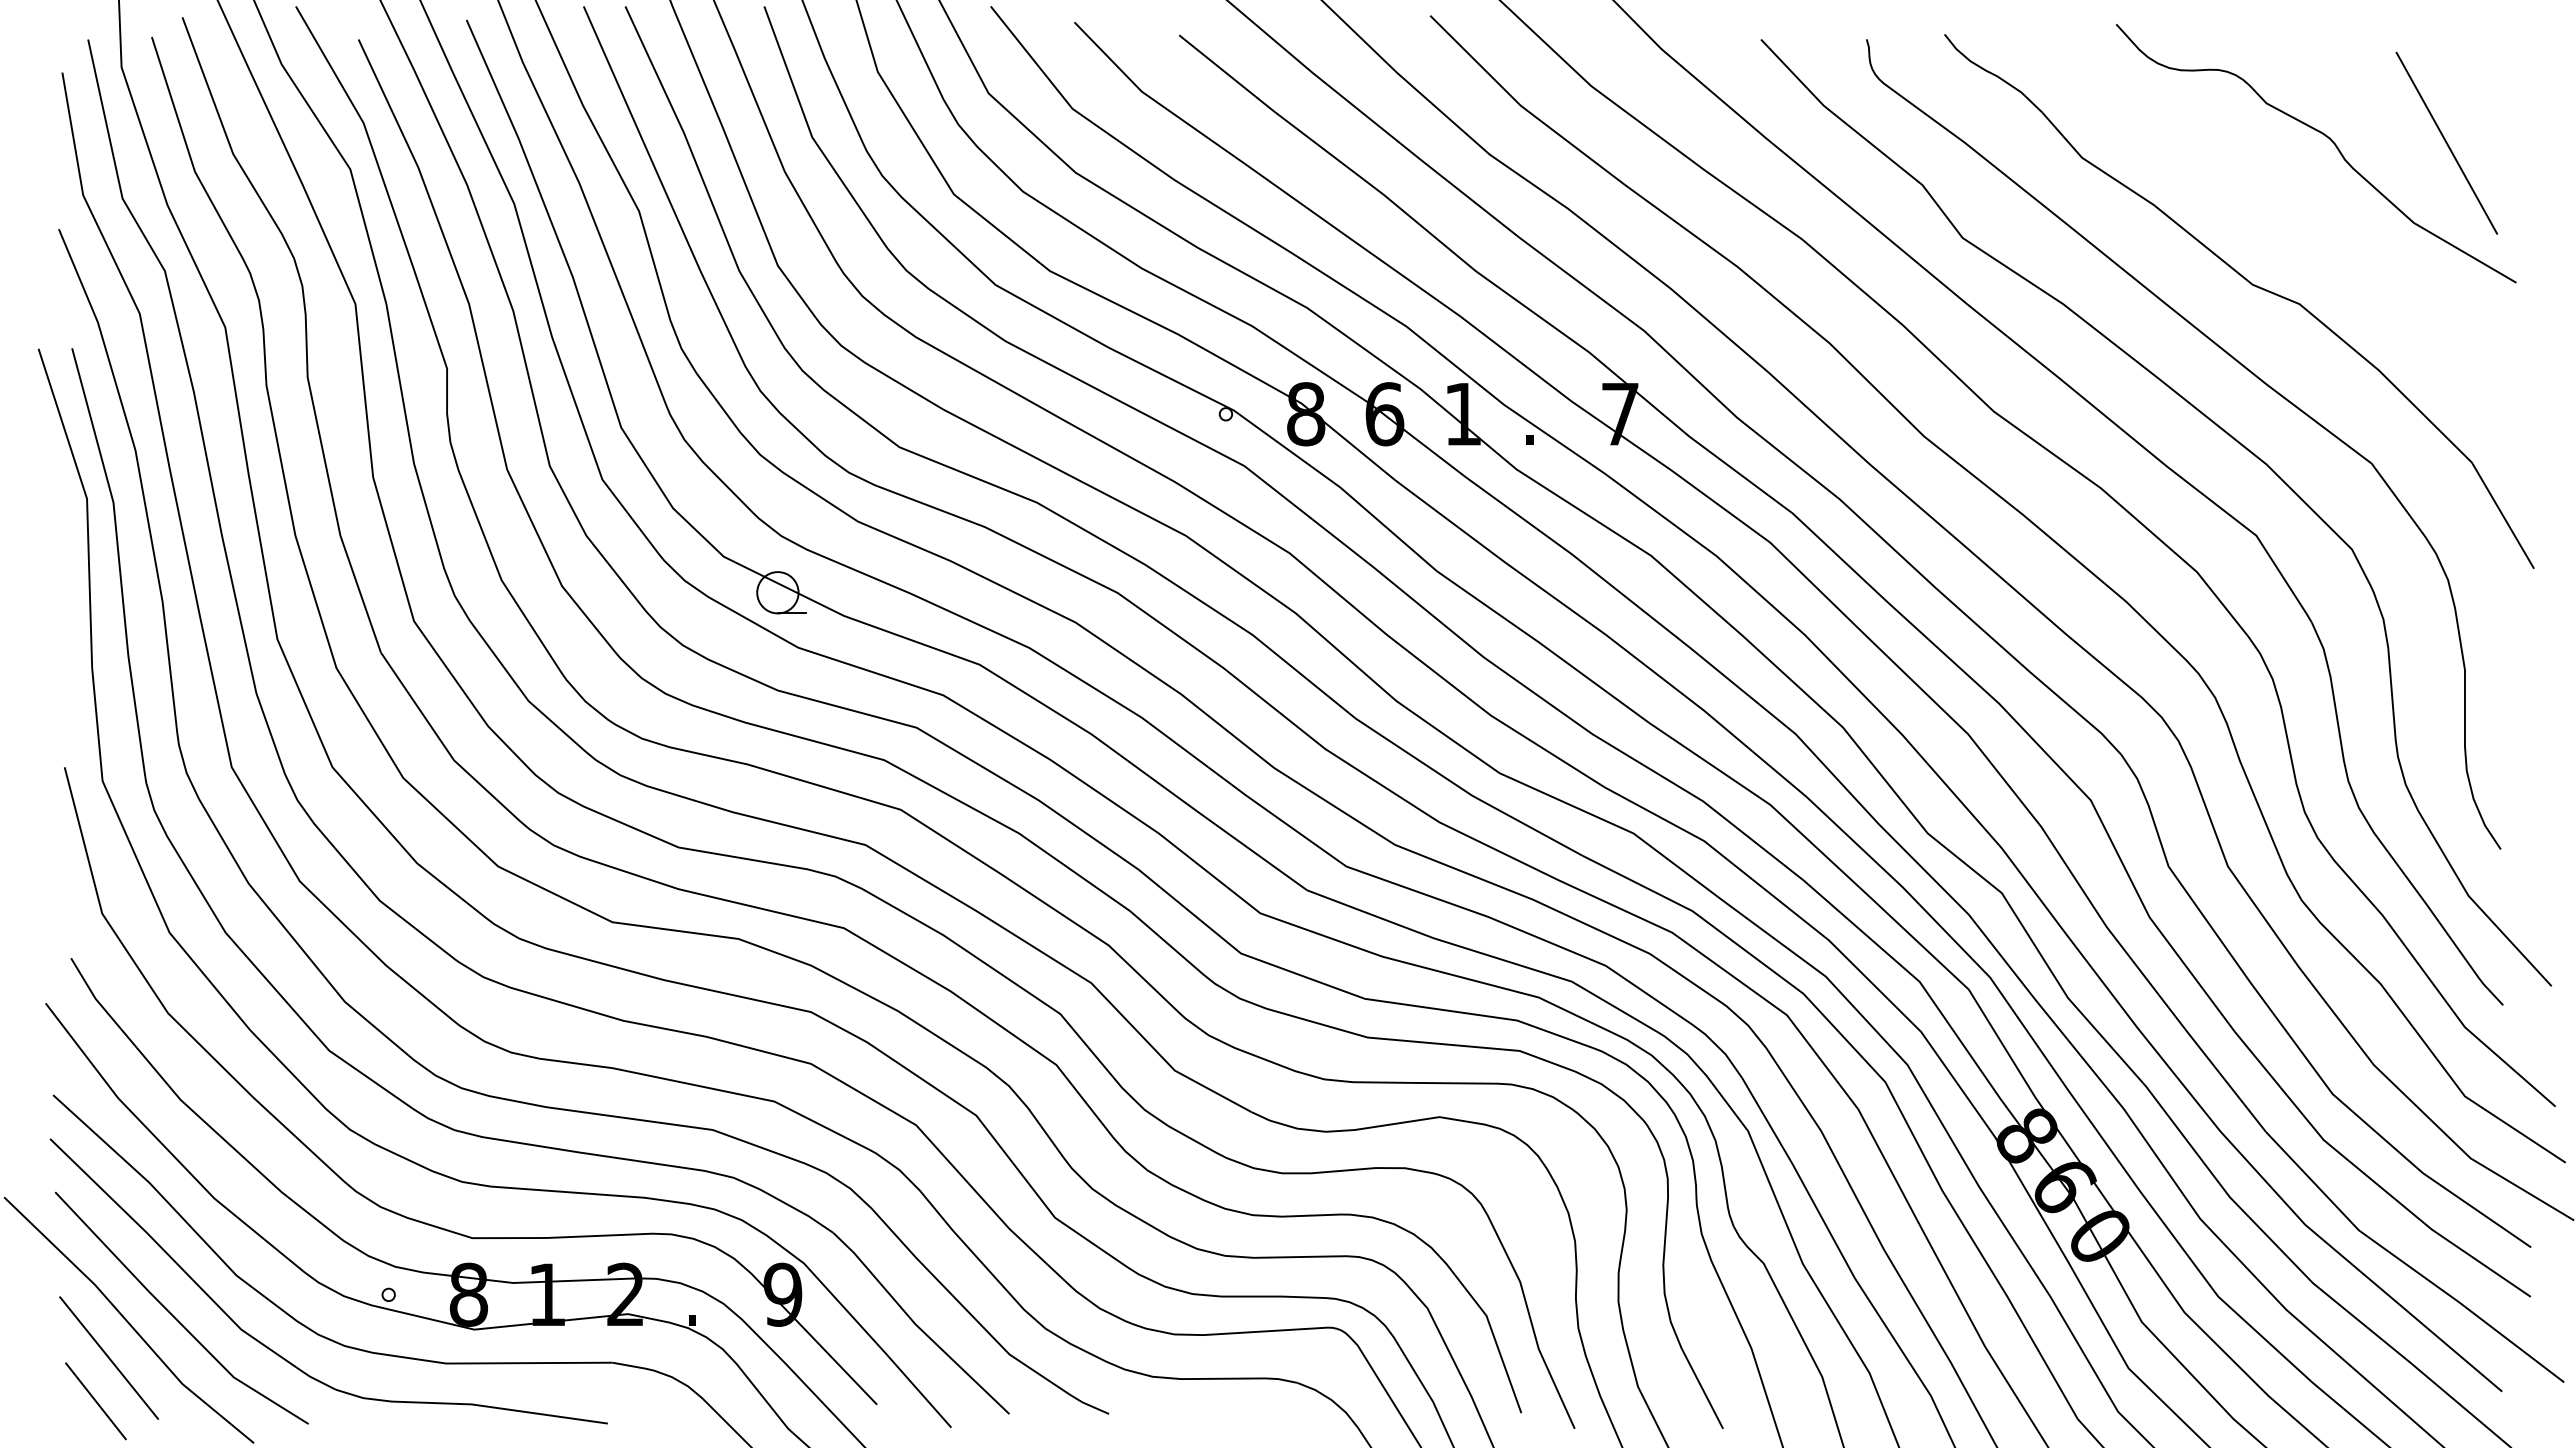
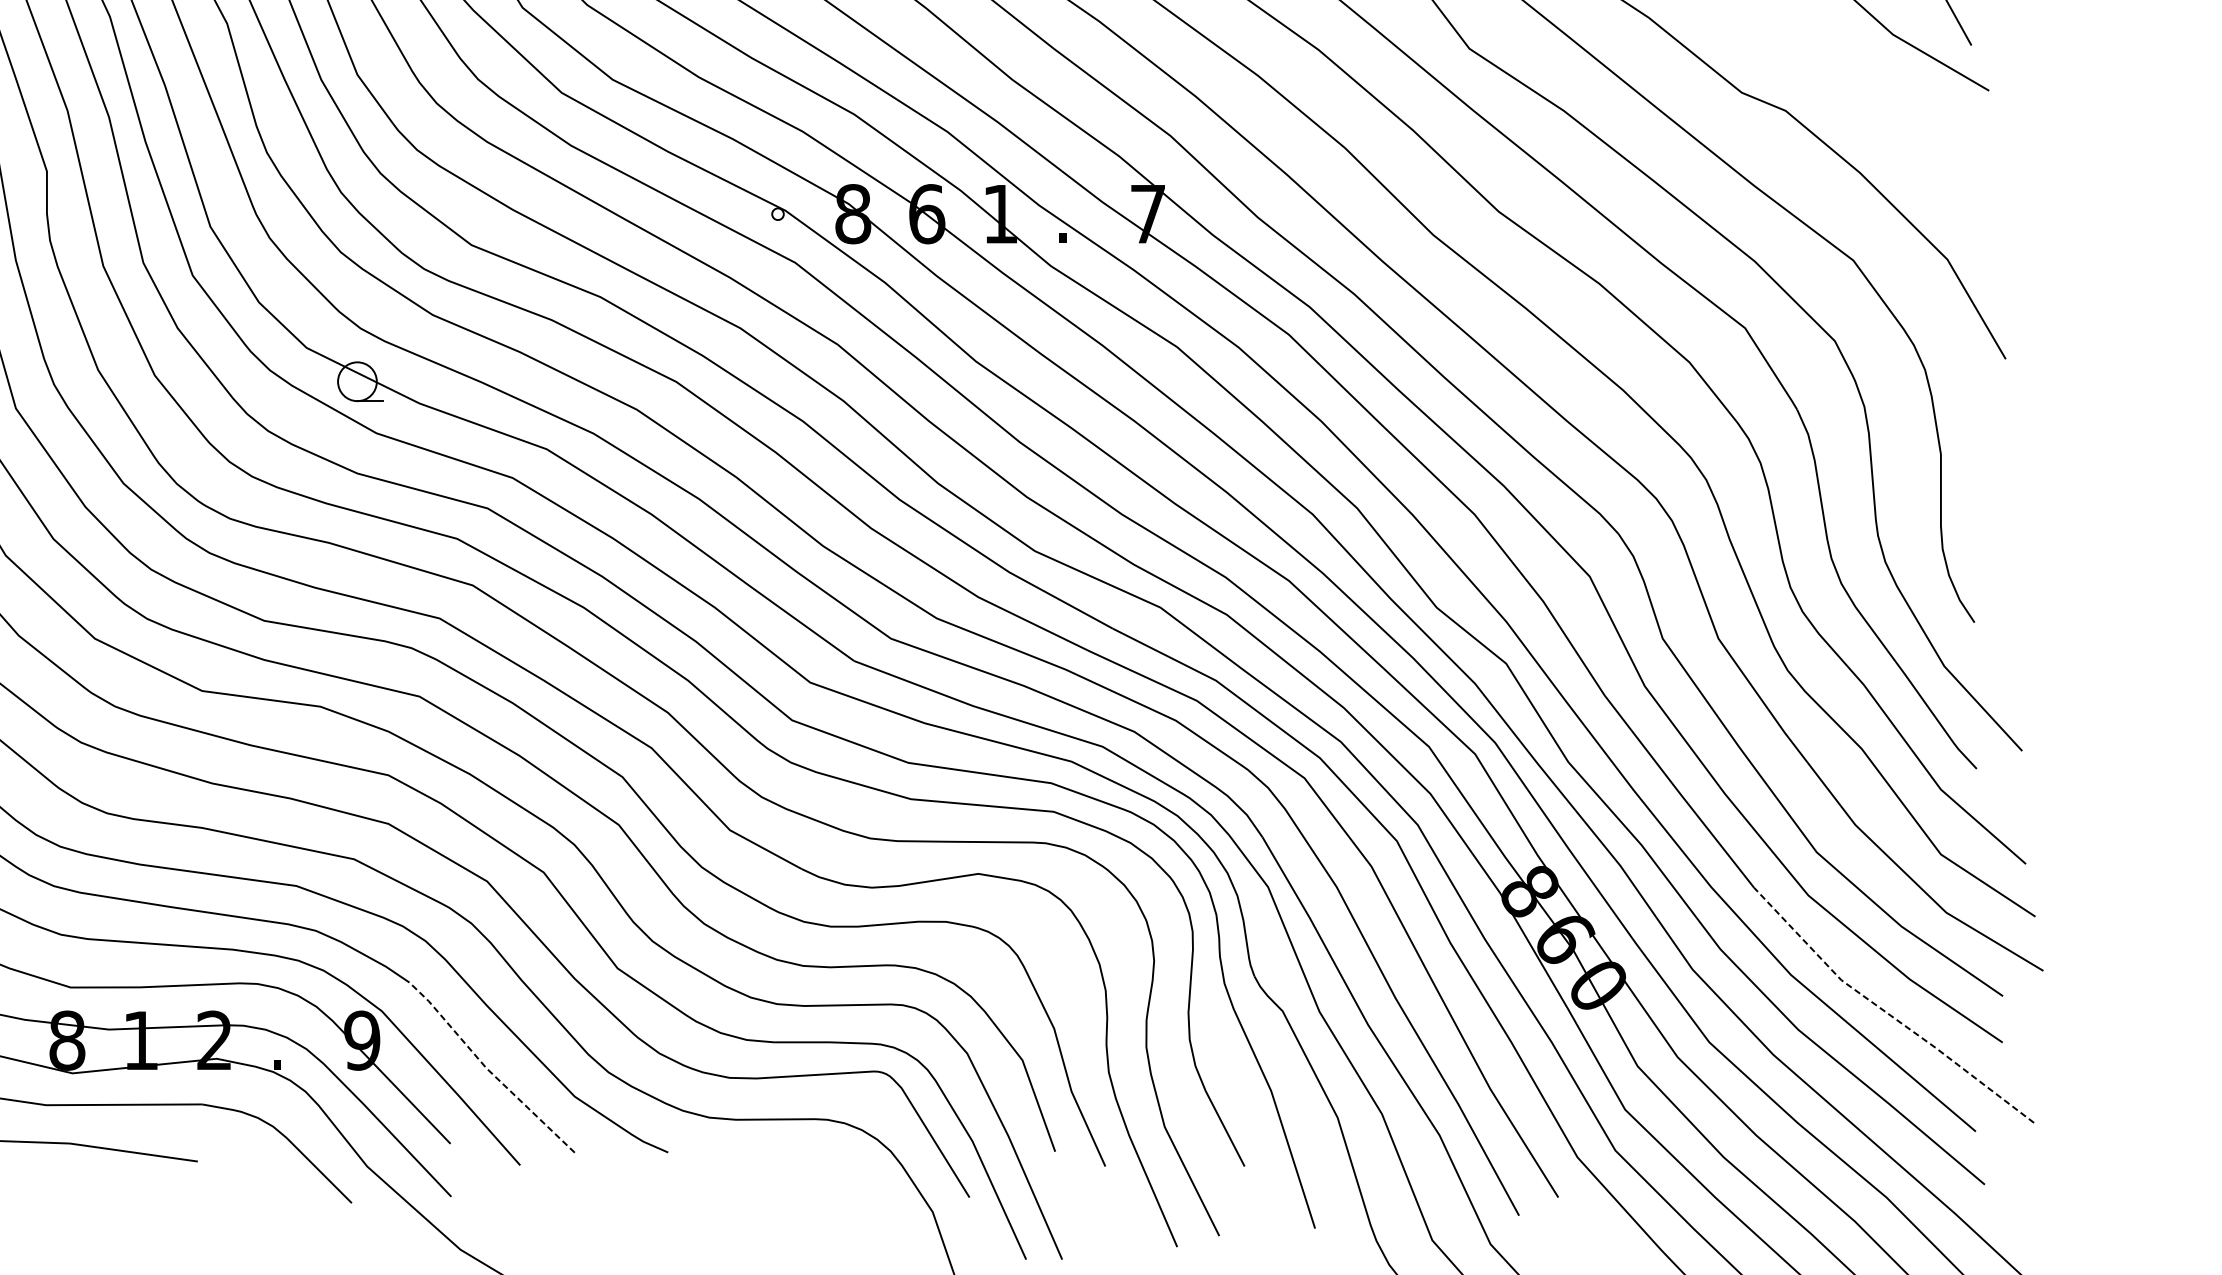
line: (2407, 1265) -> (1886, 1013), solid -> dashed
line: (916, 1325) -> (487, 1069), solid -> dashed

